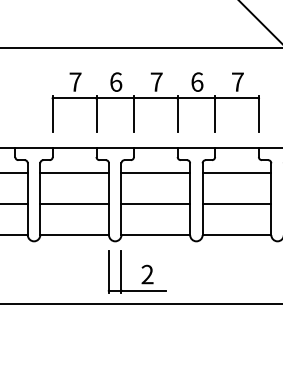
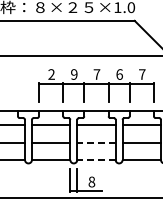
text: (75, 82) -> (51, 74), 7 -> 2
text: (116, 82) -> (74, 74), 6 -> 9
line: (154, 203) -> (95, 142), solid -> dashed
line: (154, 234) -> (95, 159), solid -> dashed
text: (146, 273) -> (91, 181), 2 -> 8

